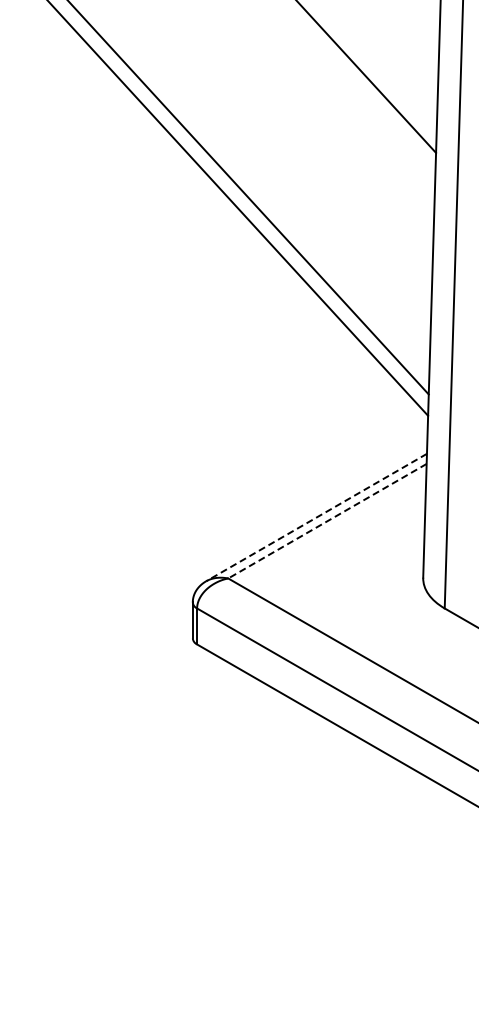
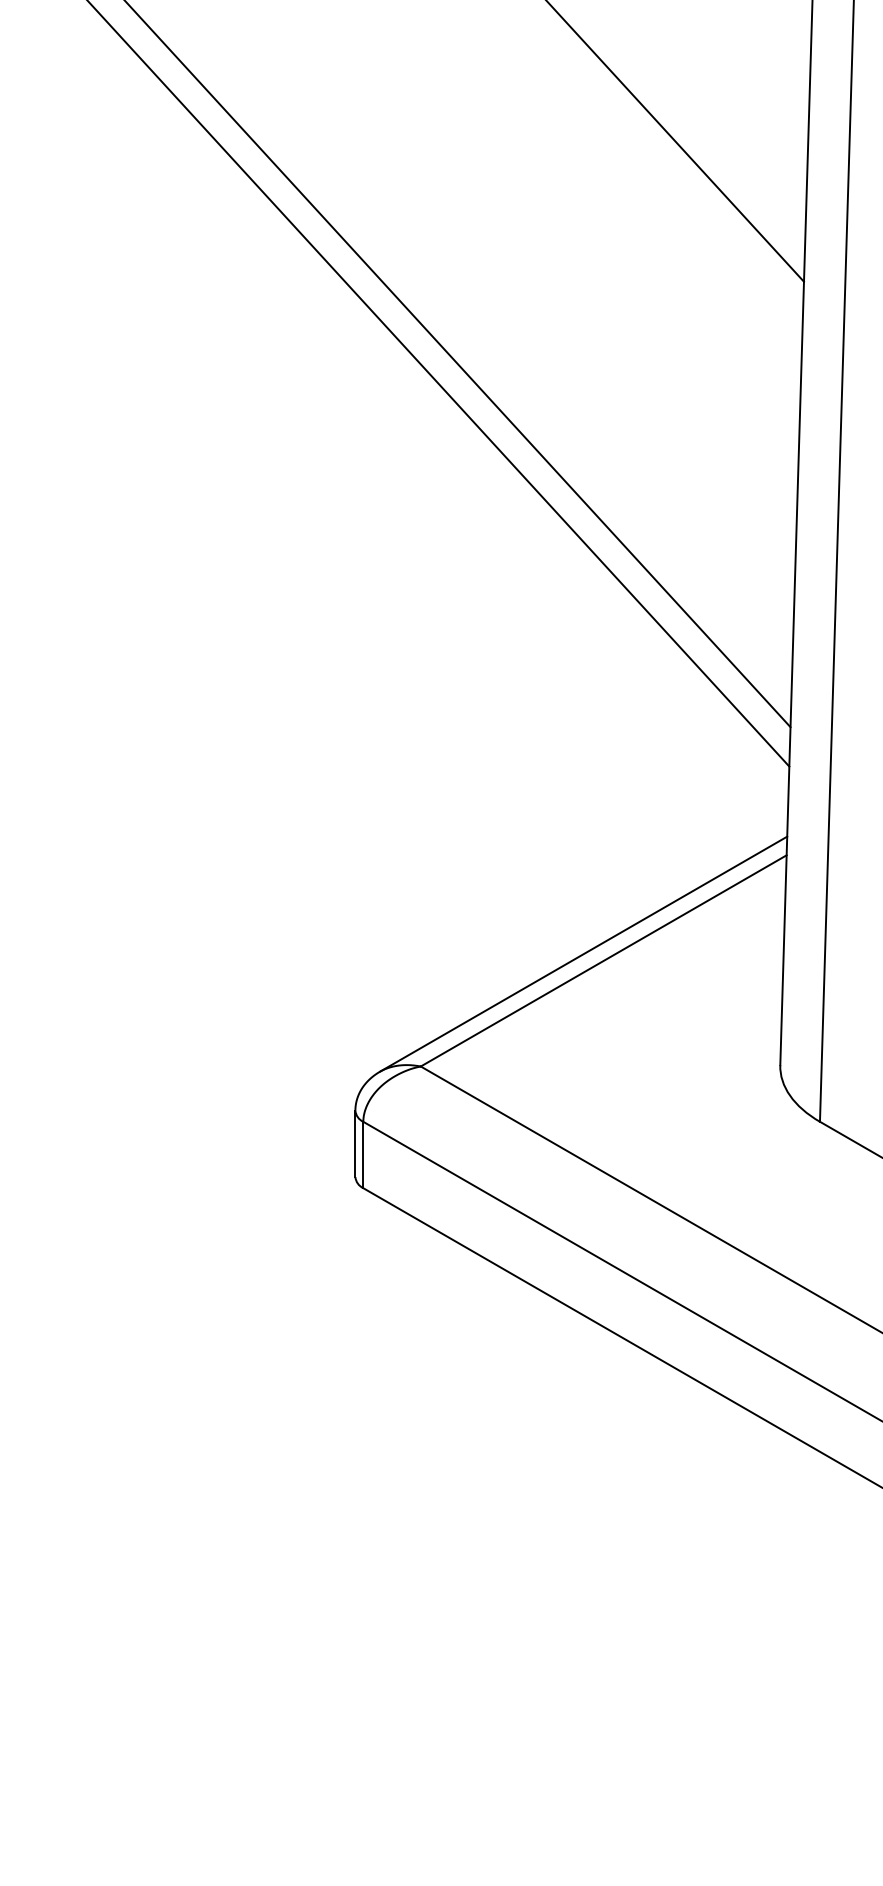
line: (316, 517) -> (583, 954), dashed -> solid
line: (327, 521) -> (603, 961), dashed -> solid

